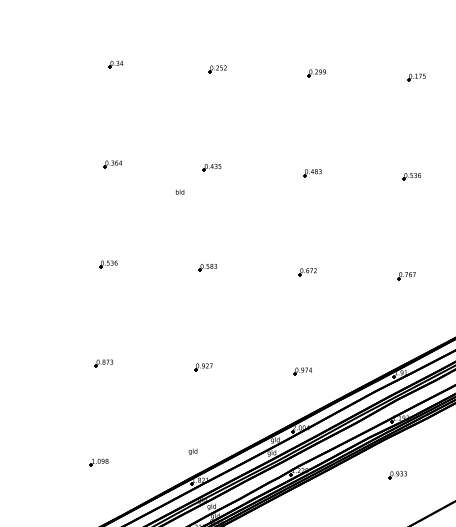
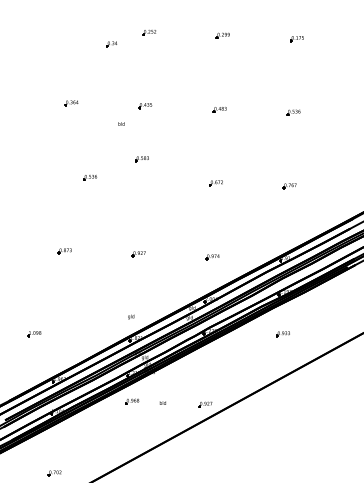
part: (115, 64) -> (111, 44), moved
part: (108, 264) -> (90, 177), moved
part: (207, 268) -> (141, 159), moved
part: (99, 463) -> (34, 334), moved

